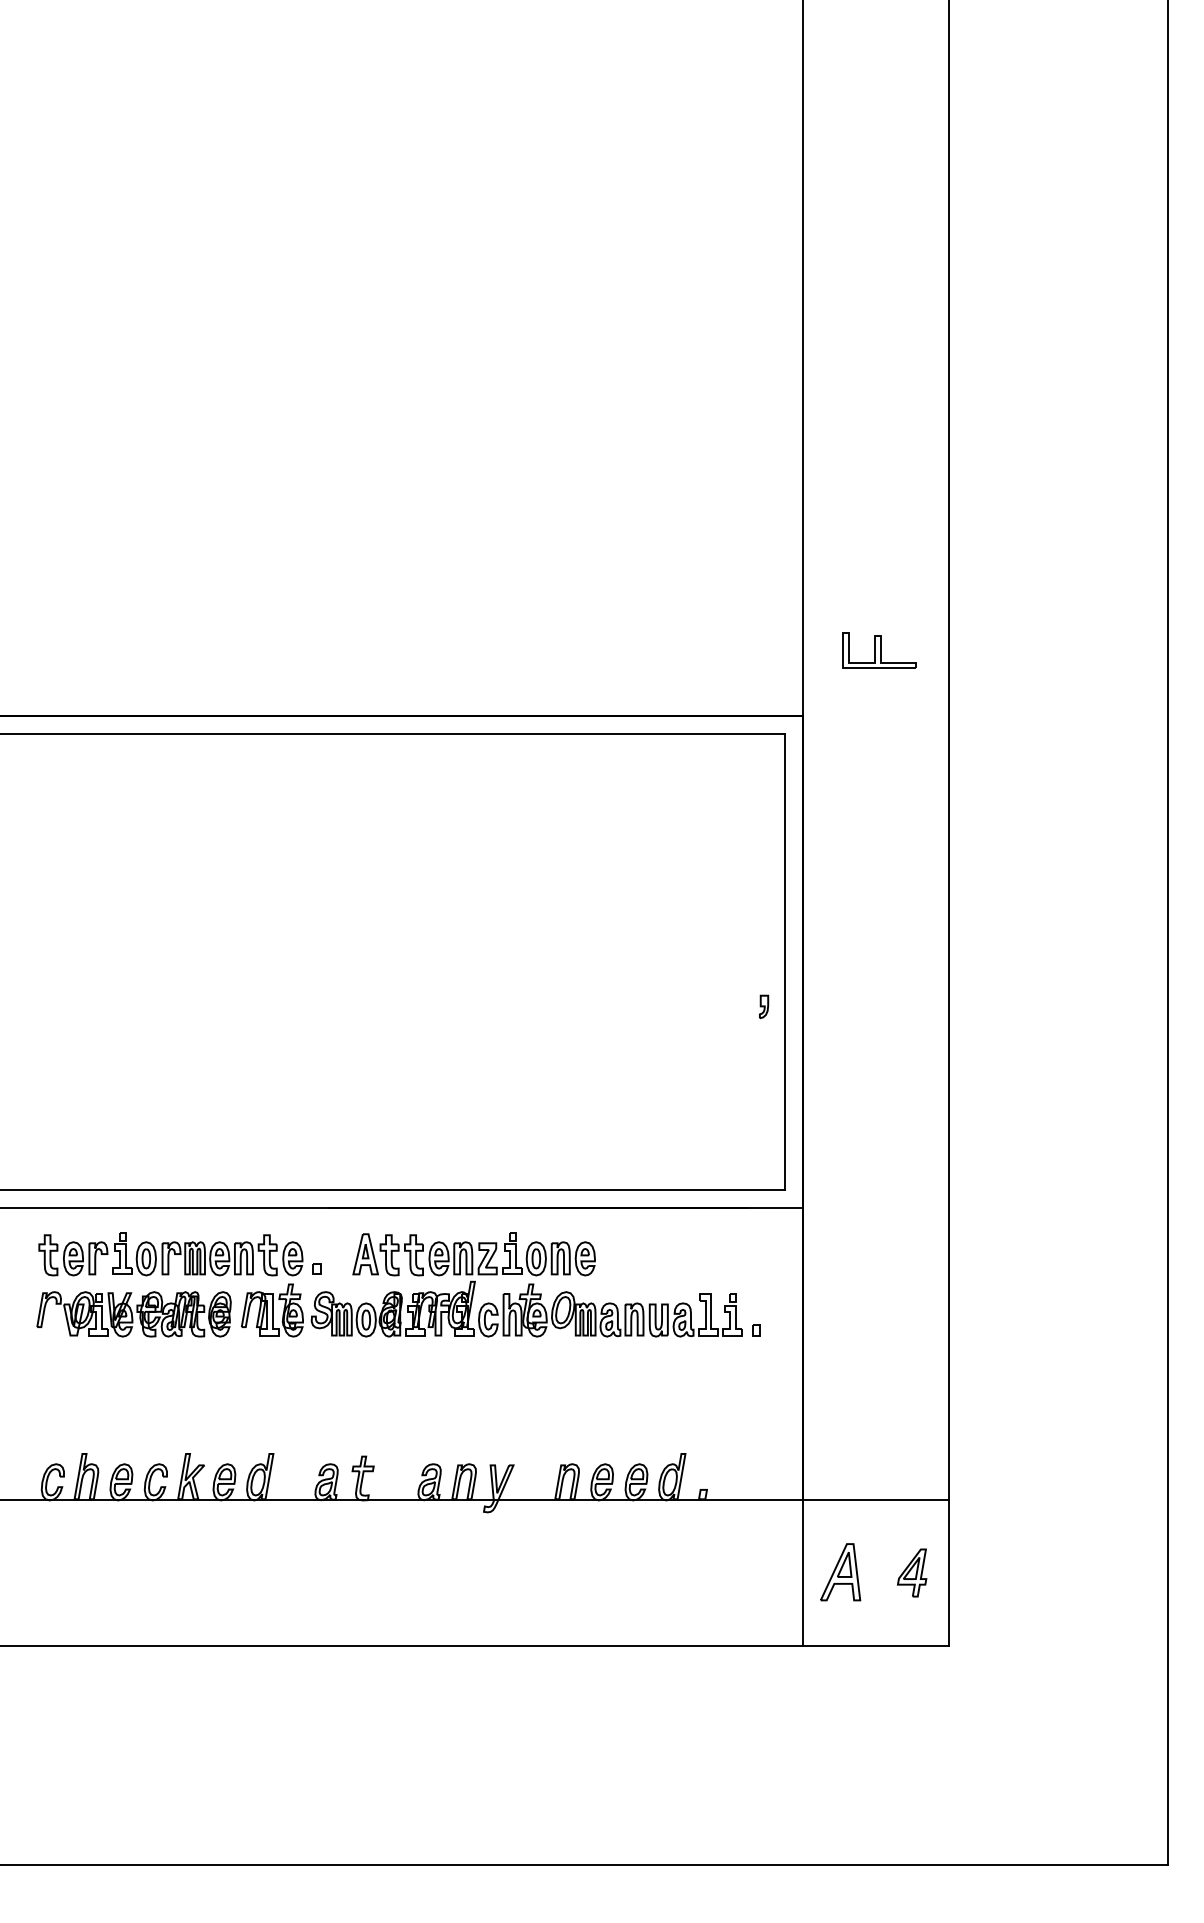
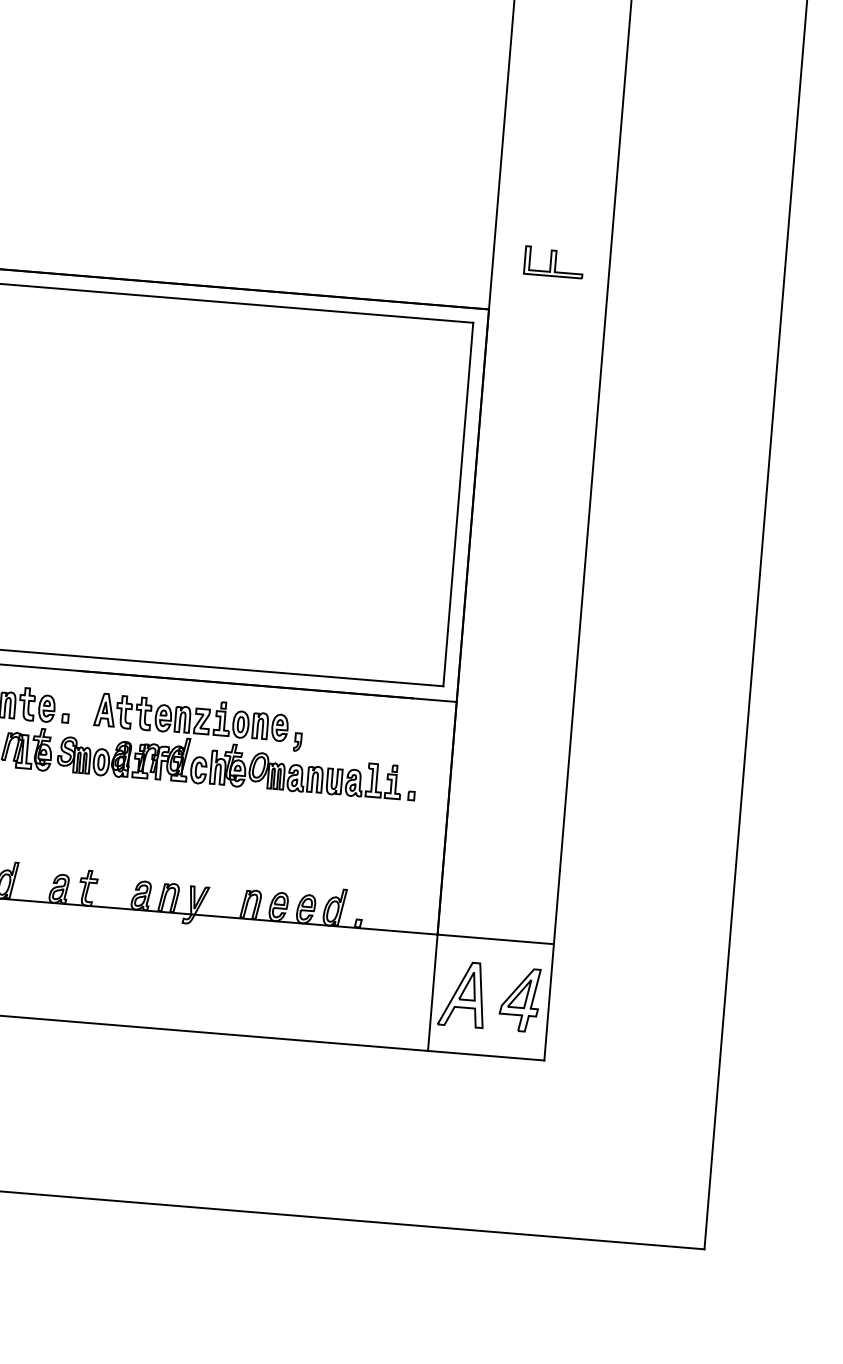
part: (764, 1006) -> (298, 741), moved
part: (840, 1572) -> (462, 994), size x1.43
part: (911, 1572) -> (519, 999), size x1.67

